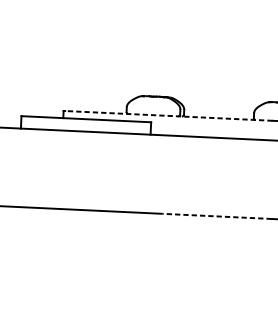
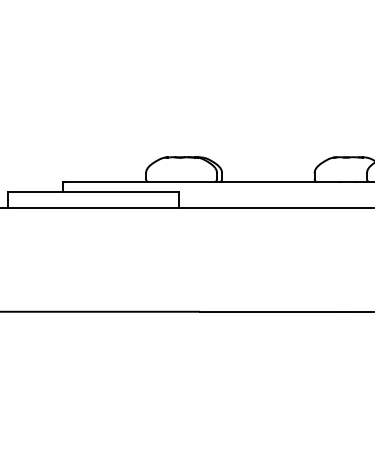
line: (168, 116) -> (201, 182), dashed -> solid
line: (216, 216) -> (271, 311), dashed -> solid

